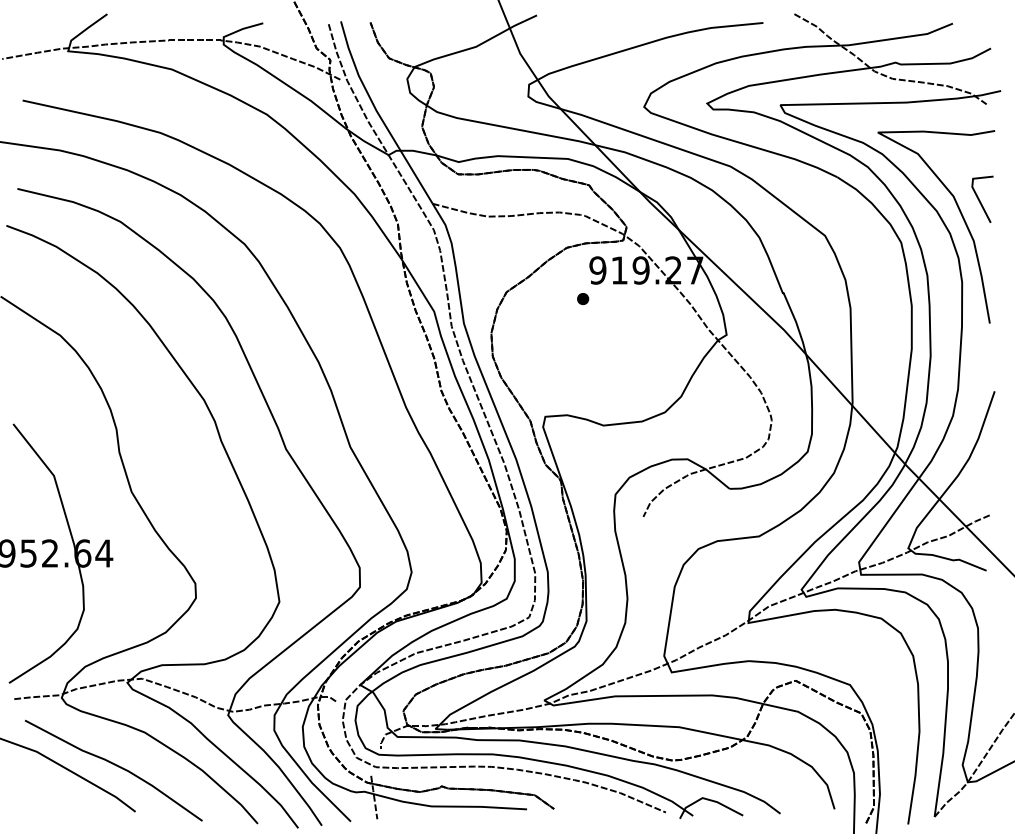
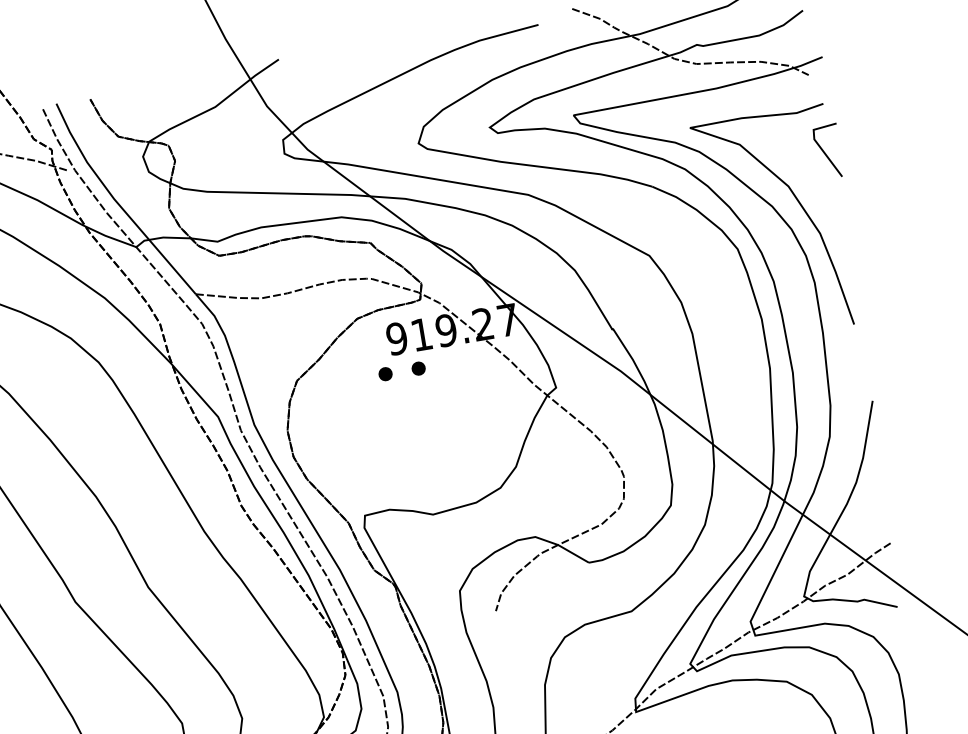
line: (980, 200) -> (826, 153), moved
part: (612, 298) -> (419, 367), added

